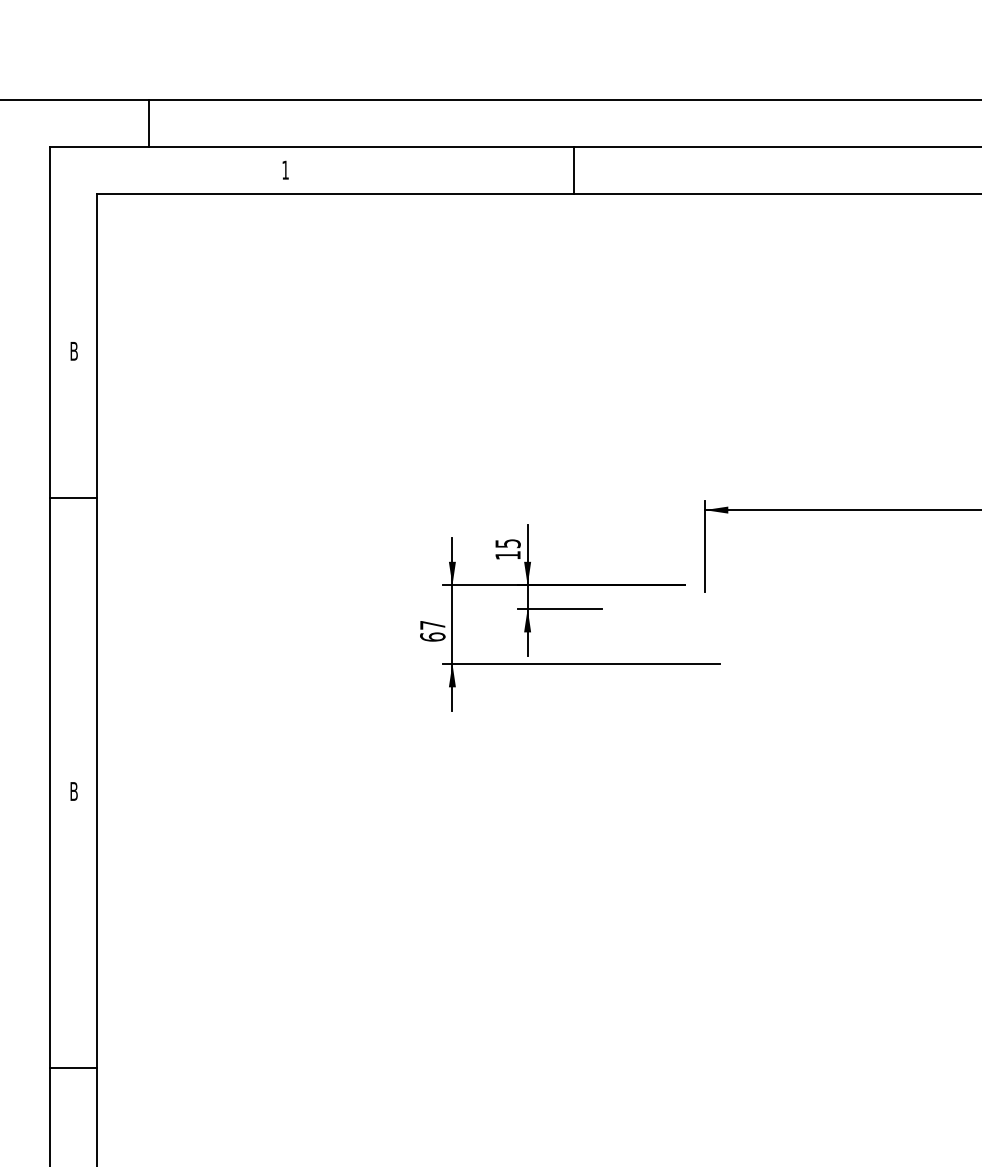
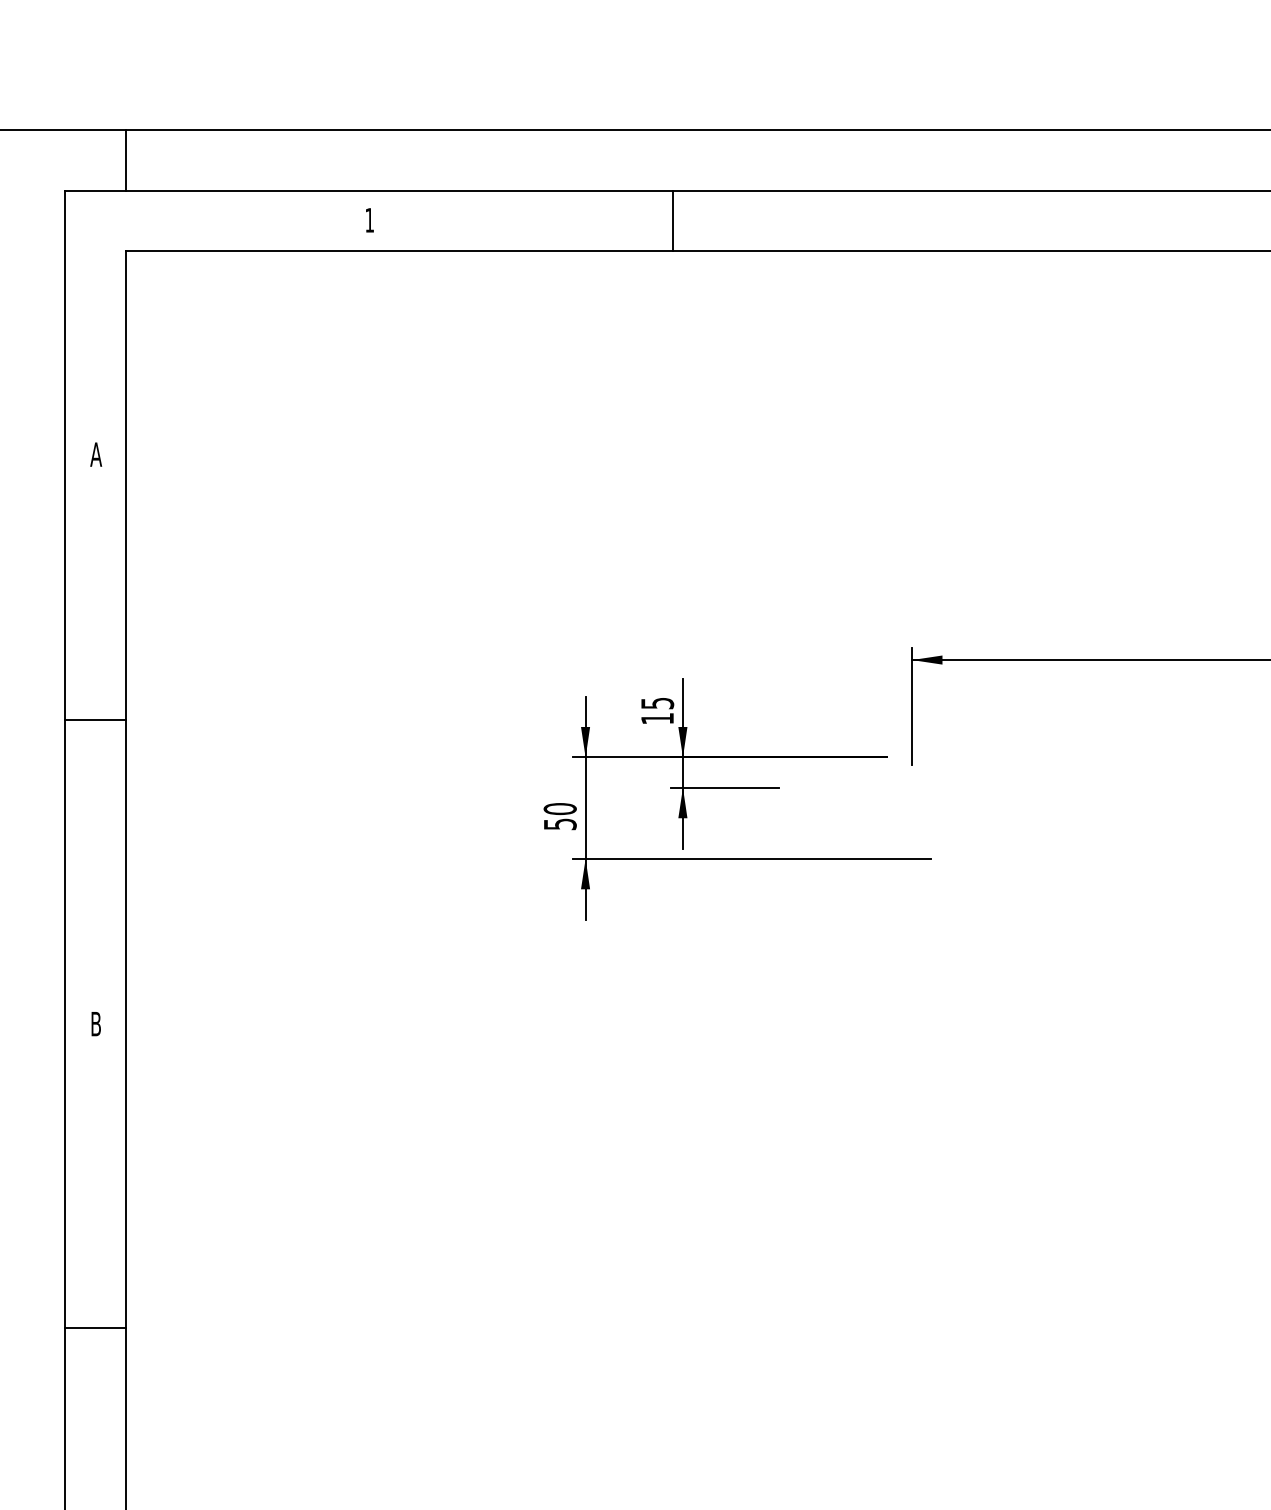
line: (148, 123) -> (125, 159), moved
line: (574, 170) -> (673, 220), moved
text: (74, 351) -> (96, 454), B -> A
line: (73, 498) -> (95, 719), moved
text: (432, 631) -> (559, 816), 67 -> 50
line: (73, 1068) -> (95, 1328), moved

